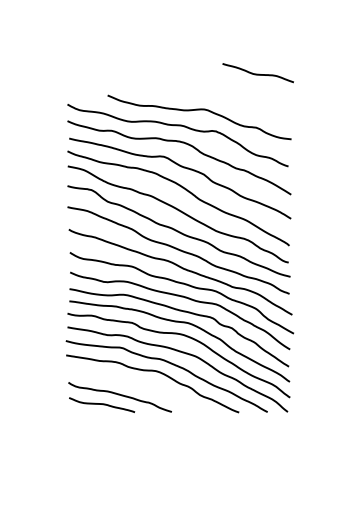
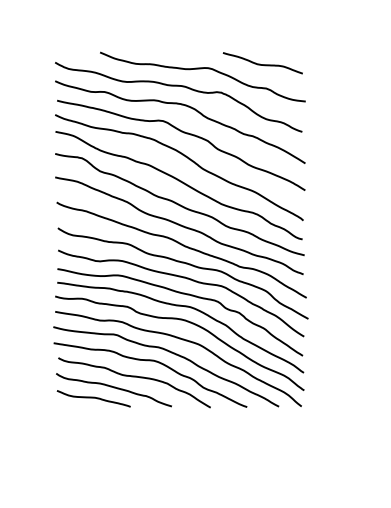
curve: (257, 73) -> (262, 63), moved
curve: (138, 386) -> (134, 377), added

